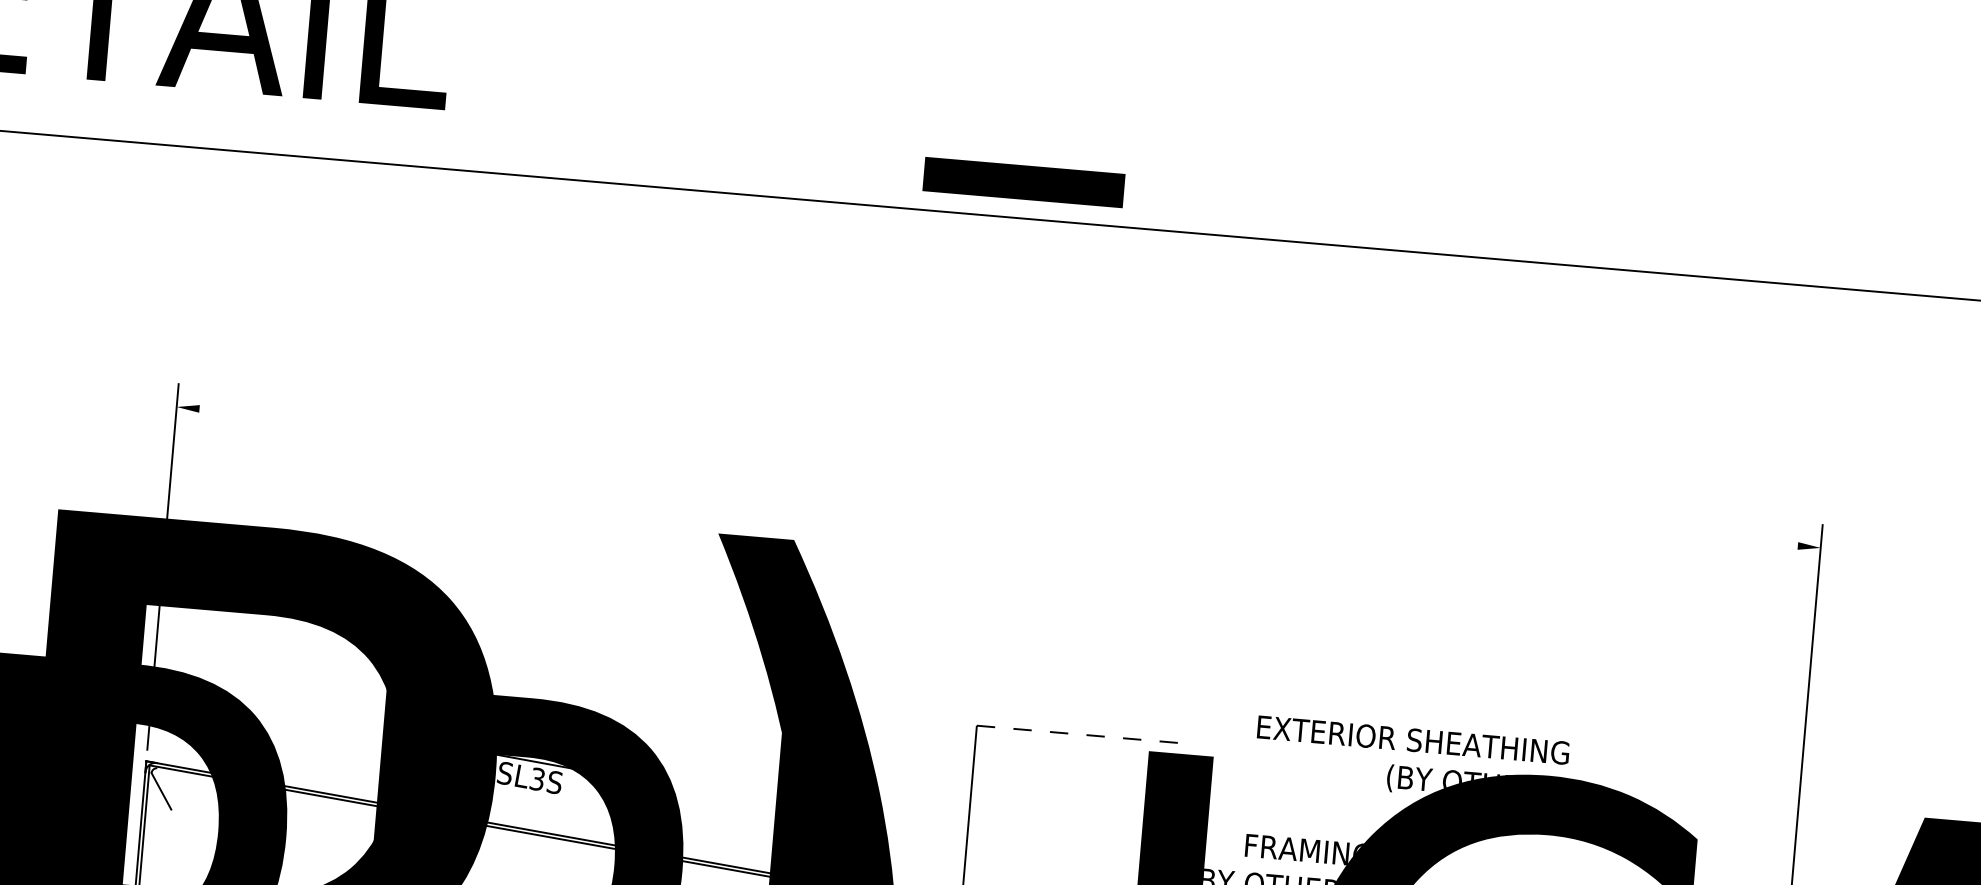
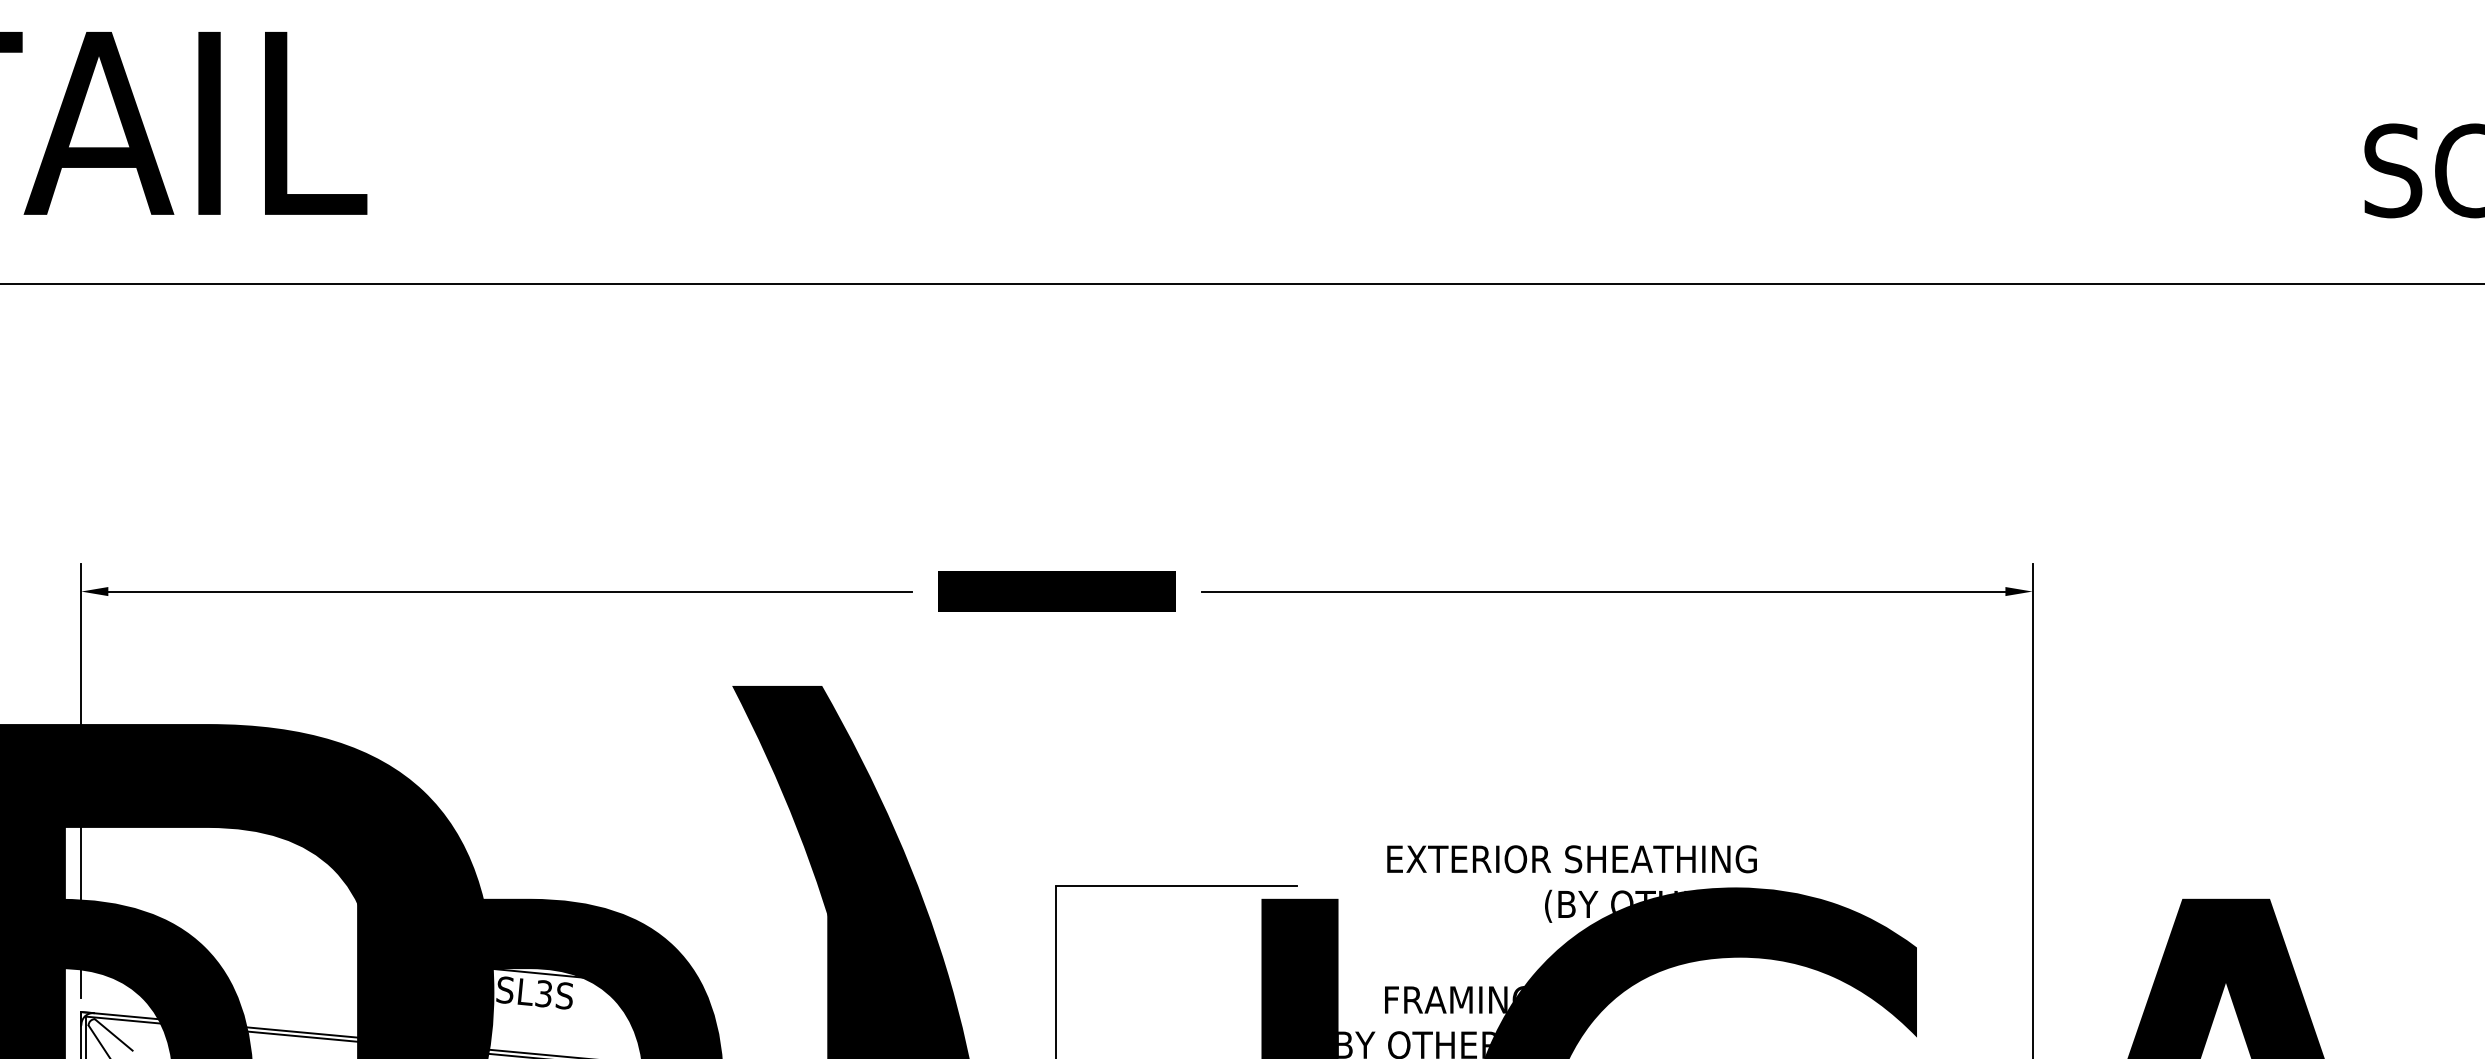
text: (1023, 182) -> (1056, 591), moved
line: (537, 437) -> (509, 591), added
line: (1459, 516) -> (1603, 591), added
line: (1078, 734) -> (1176, 886), dashed -> solid
line: (171, 782) -> (113, 1034), added

